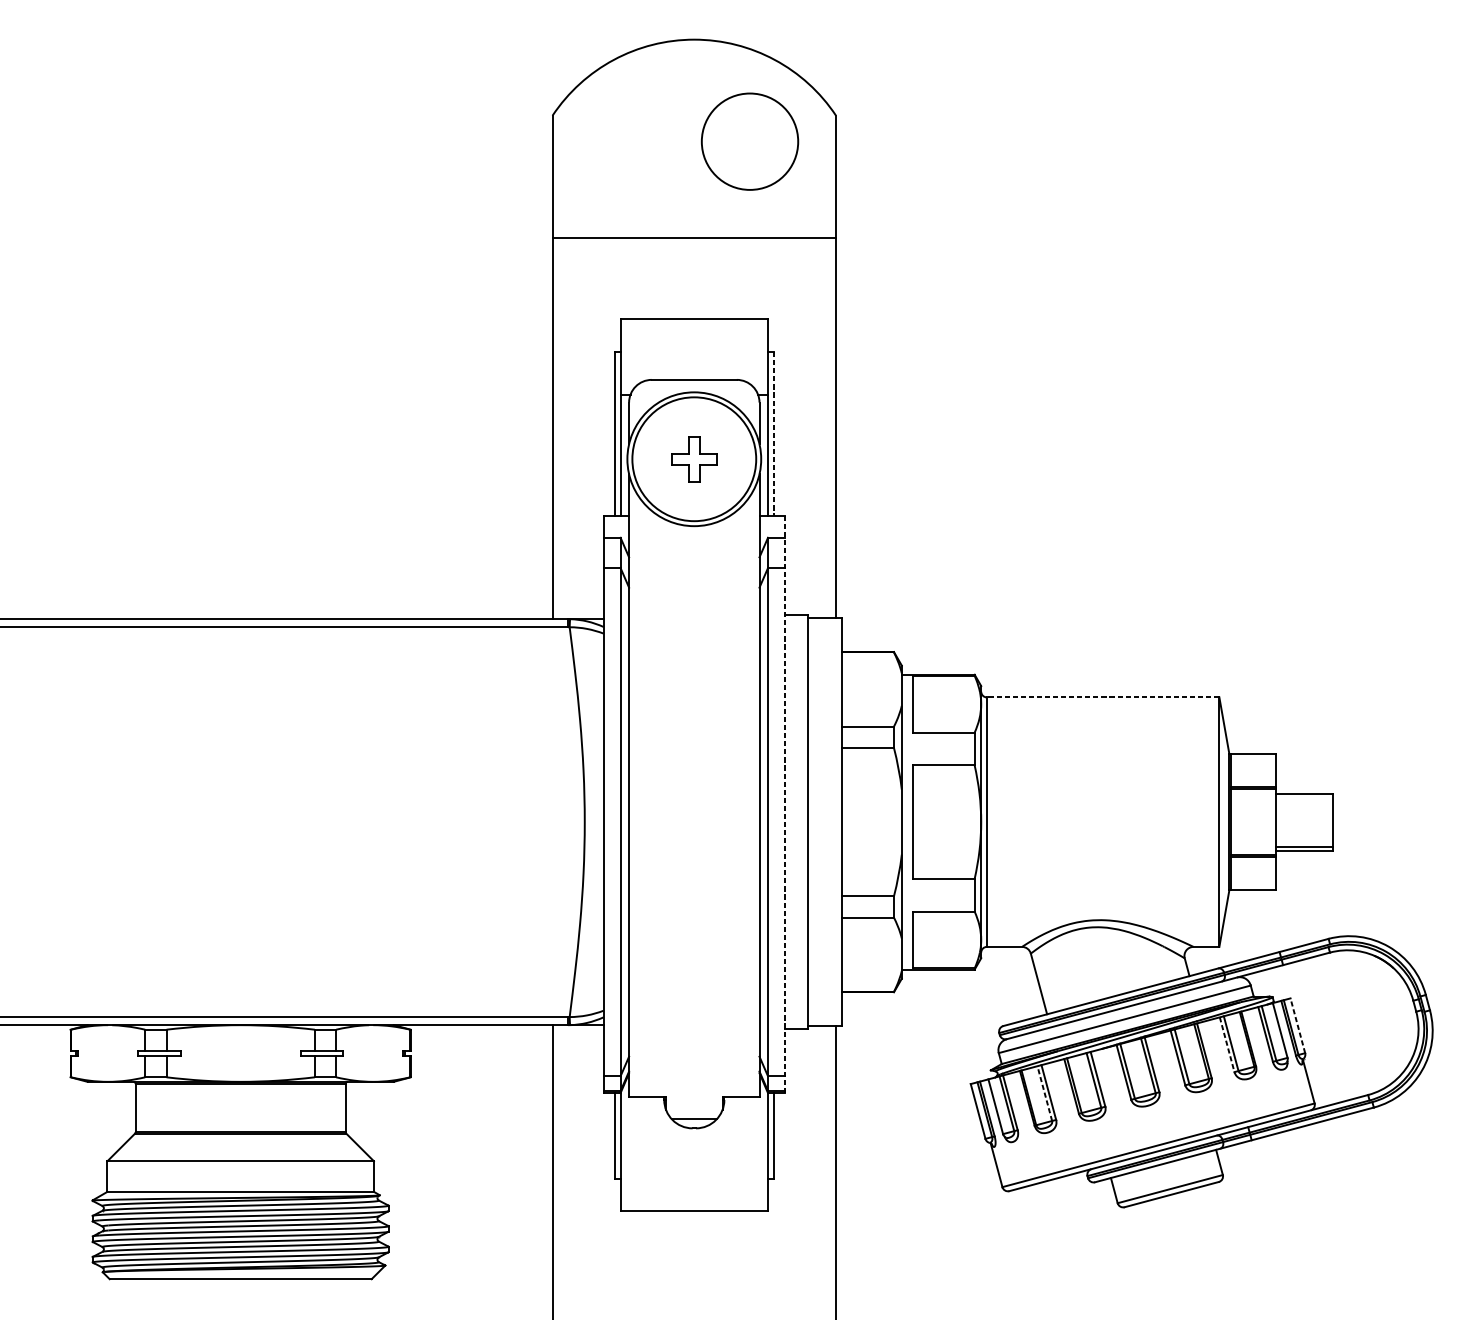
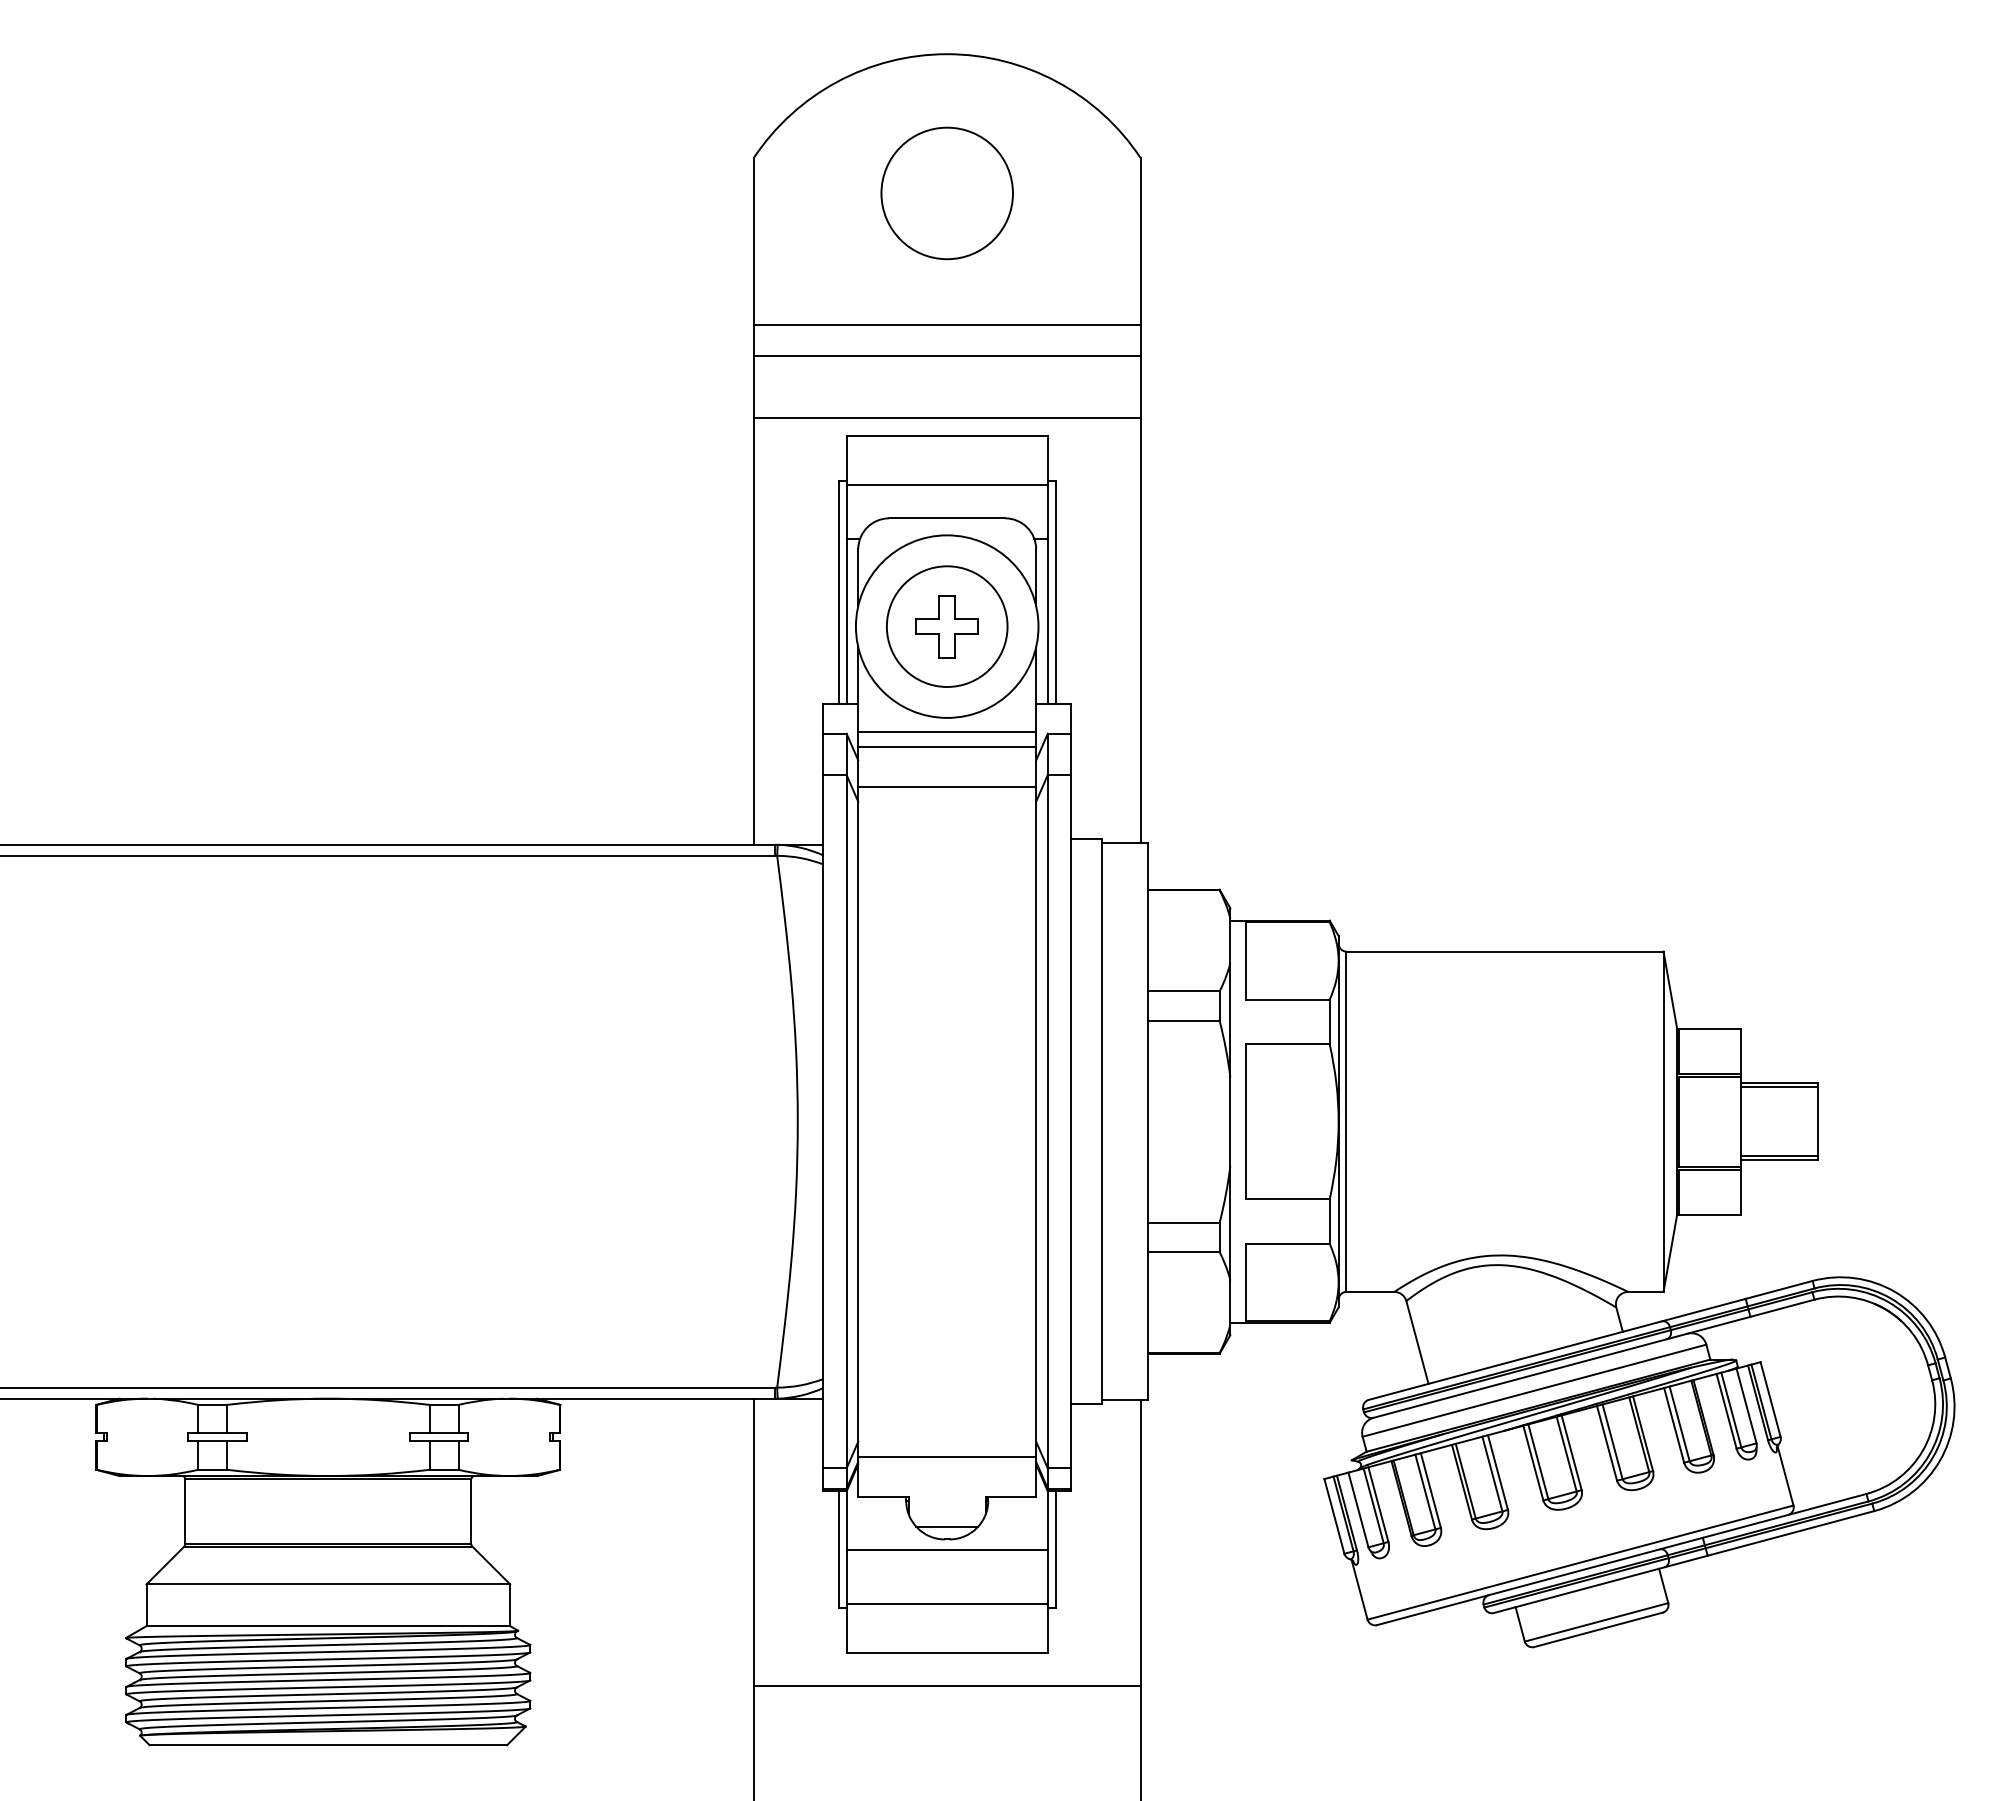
circle: (749, 141) -> (946, 193), moved
line: (693, 260) -> (946, 355), added
line: (693, 305) -> (946, 417), added
line: (693, 355) -> (946, 485), added
line: (773, 434) -> (1055, 592), dashed -> solid
circle: (693, 459) -> (946, 626), size x0.71
line: (694, 536) -> (947, 731), added
line: (694, 547) -> (947, 747), added
line: (694, 576) -> (947, 786), added
line: (1102, 697) -> (1504, 951), dashed -> solid
line: (1304, 797) -> (1779, 1087), added
line: (784, 804) -> (1070, 1097), dashed -> solid
line: (1297, 1025) -> (1770, 1399), dashed -> solid
line: (1227, 1044) -> (1674, 1425), dashed -> solid
line: (694, 1067) -> (947, 1456), added
line: (1044, 1093) -> (1425, 1492), dashed -> solid
line: (693, 1136) -> (946, 1550), added
line: (693, 1175) -> (946, 1603), added
line: (693, 1236) -> (946, 1686), added

